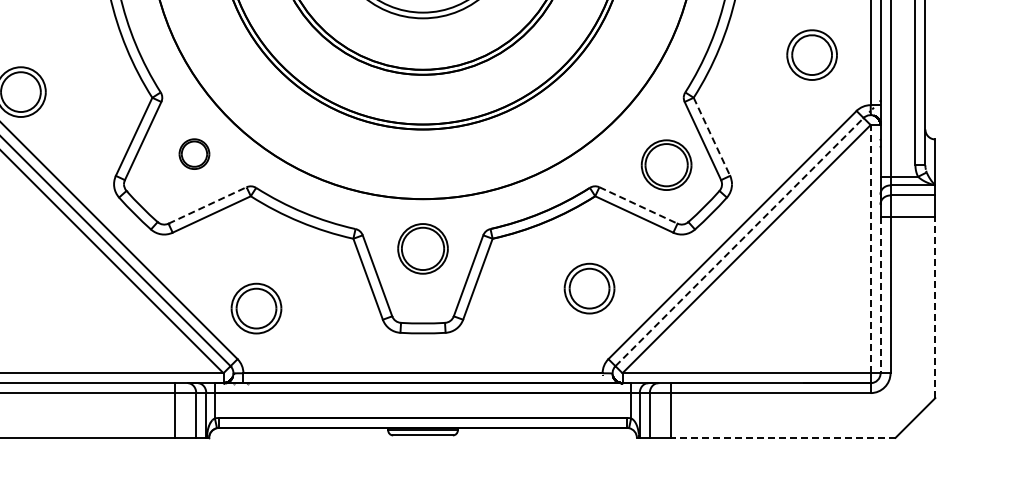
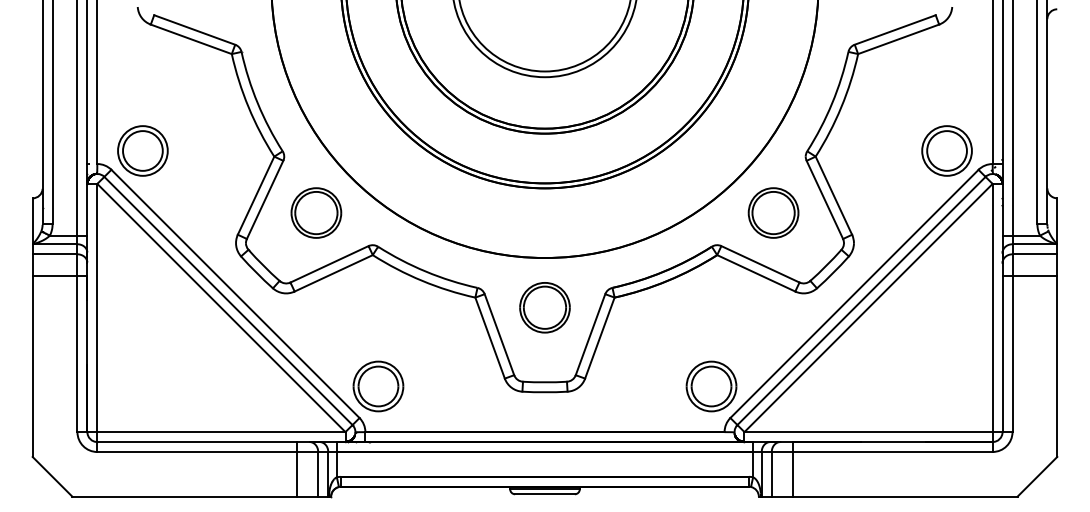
part: (811, 54) -> (946, 150), moved
line: (712, 137) -> (834, 196), dashed -> solid
part: (194, 153) -> (316, 212), size x1.67
part: (666, 164) -> (773, 212), moved
line: (207, 205) -> (329, 264), dashed -> solid
line: (638, 205) -> (760, 264), dashed -> solid
line: (739, 241) -> (861, 300), dashed -> solid
line: (870, 248) -> (992, 307), dashed -> solid
part: (589, 288) -> (711, 386), moved
line: (880, 295) -> (1002, 354), dashed -> solid
line: (935, 307) -> (1057, 366), dashed -> solid
part: (256, 308) -> (378, 386), moved
line: (782, 437) -> (904, 496), dashed -> solid

